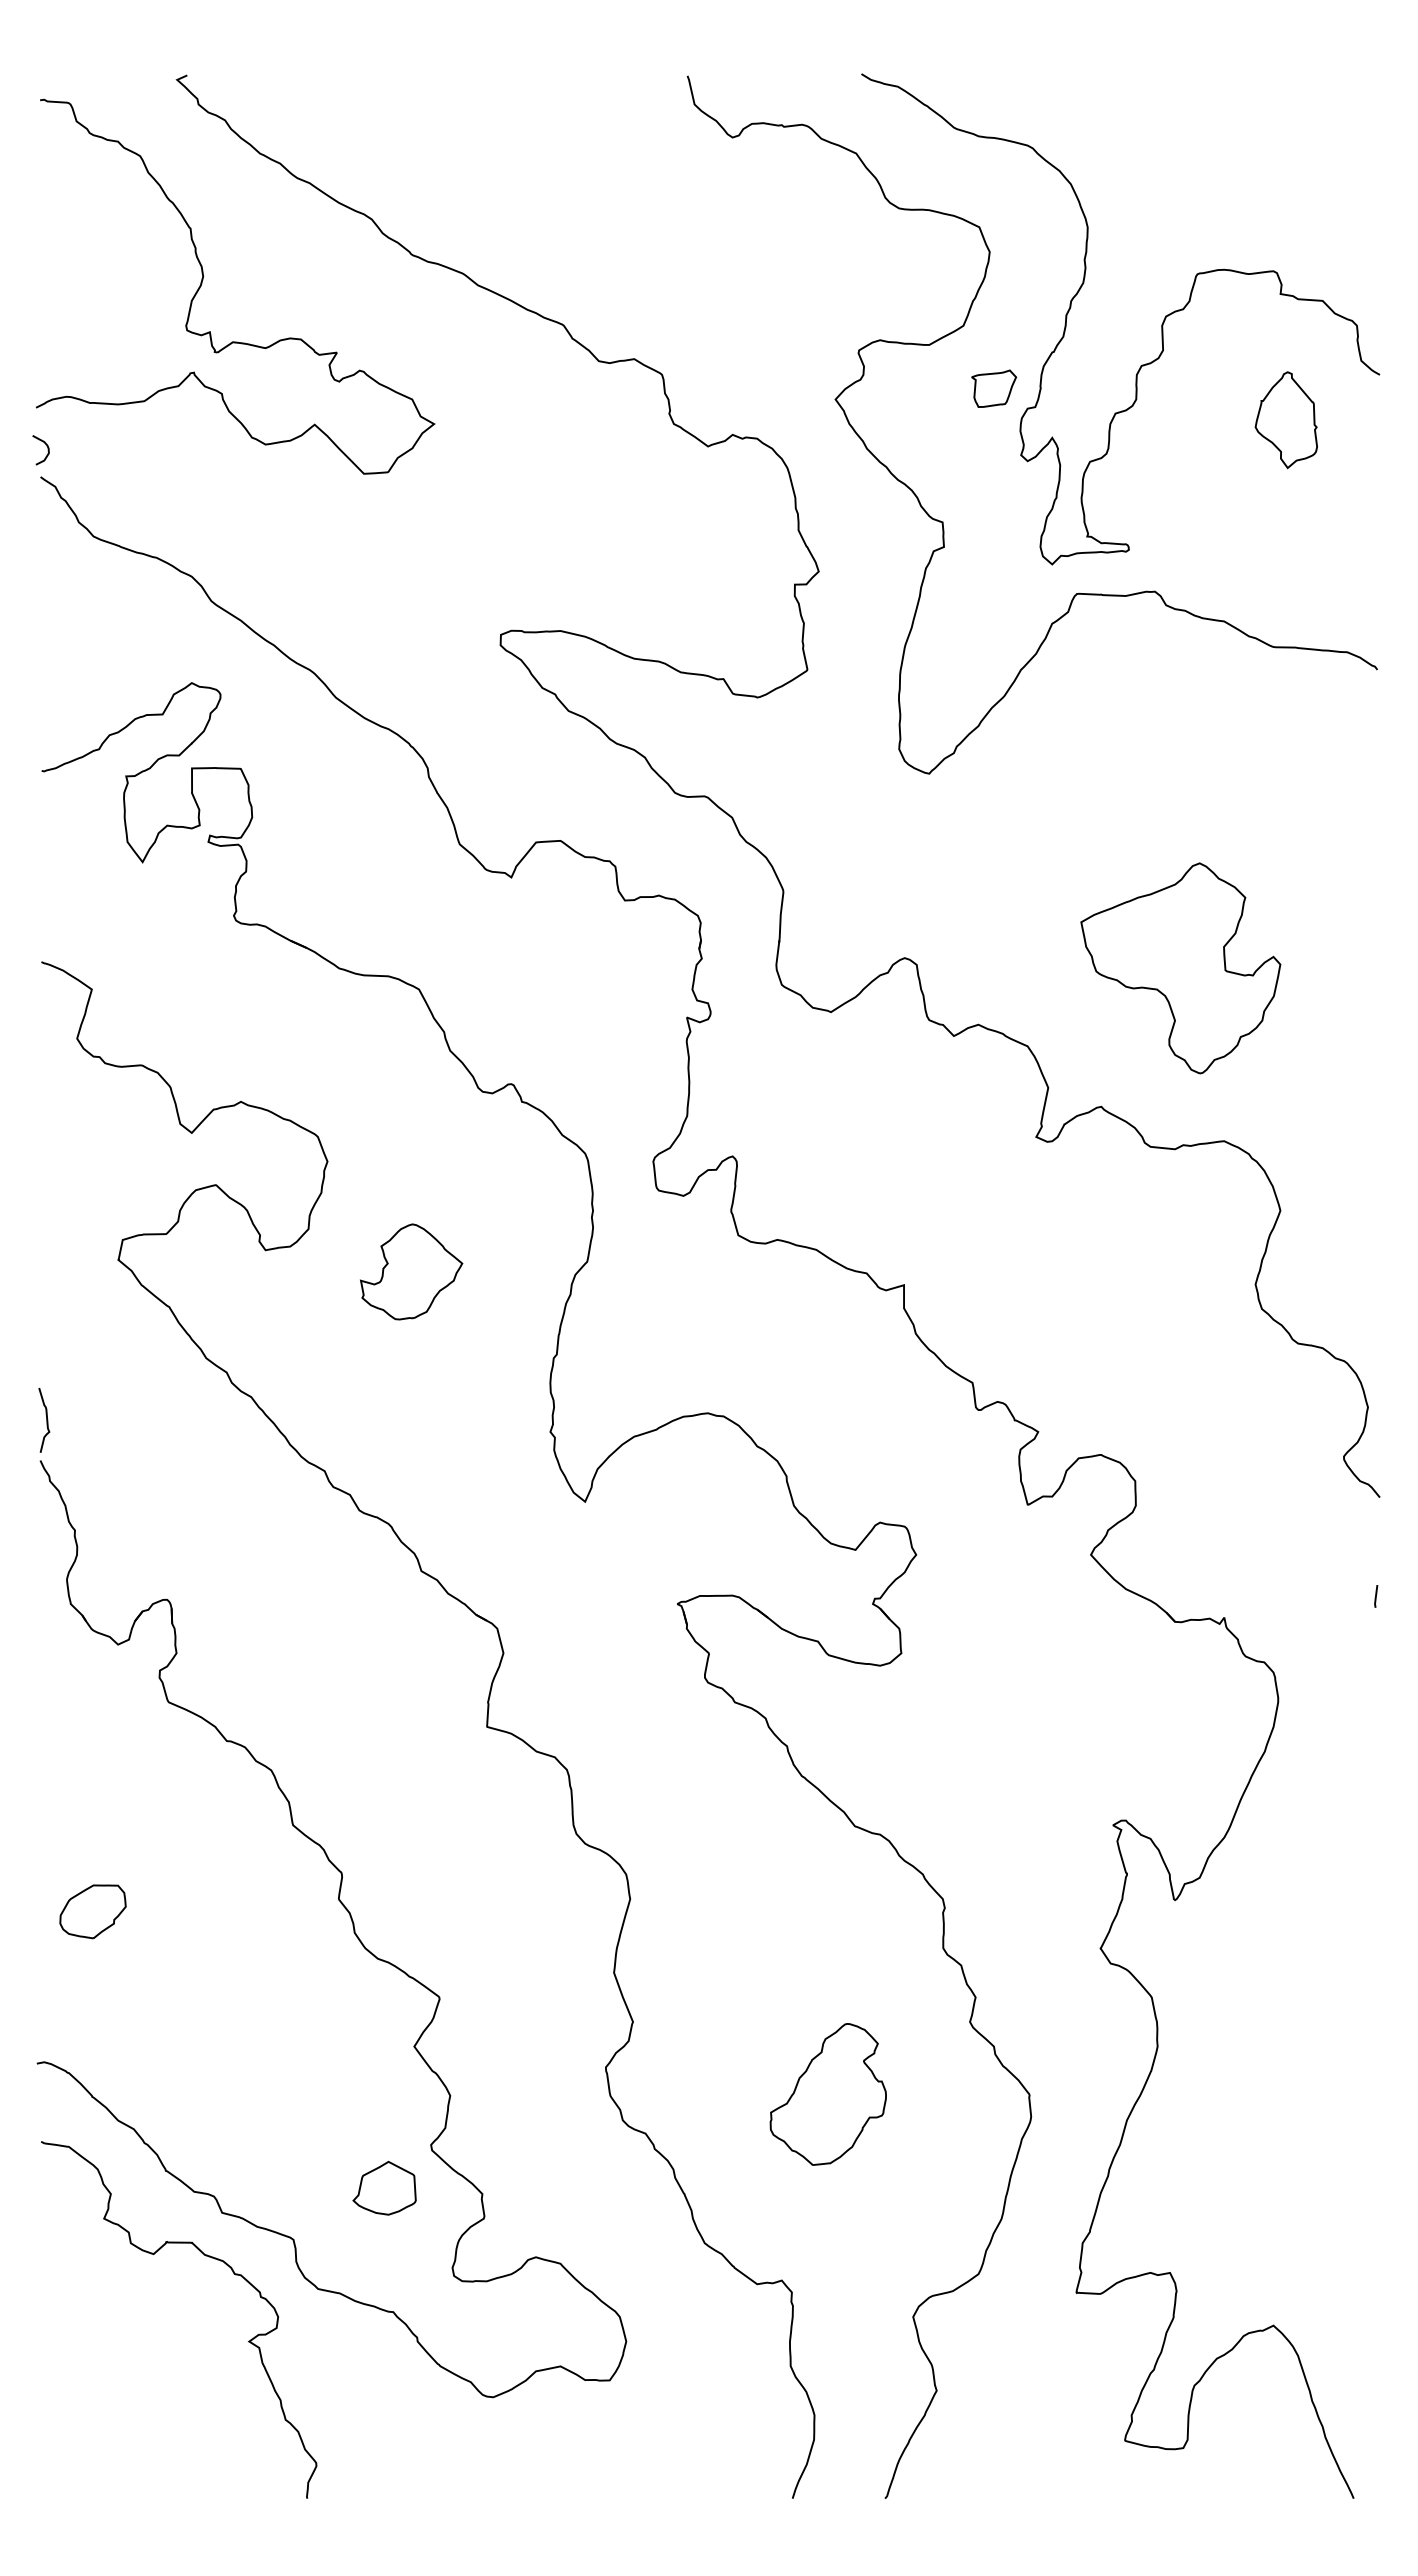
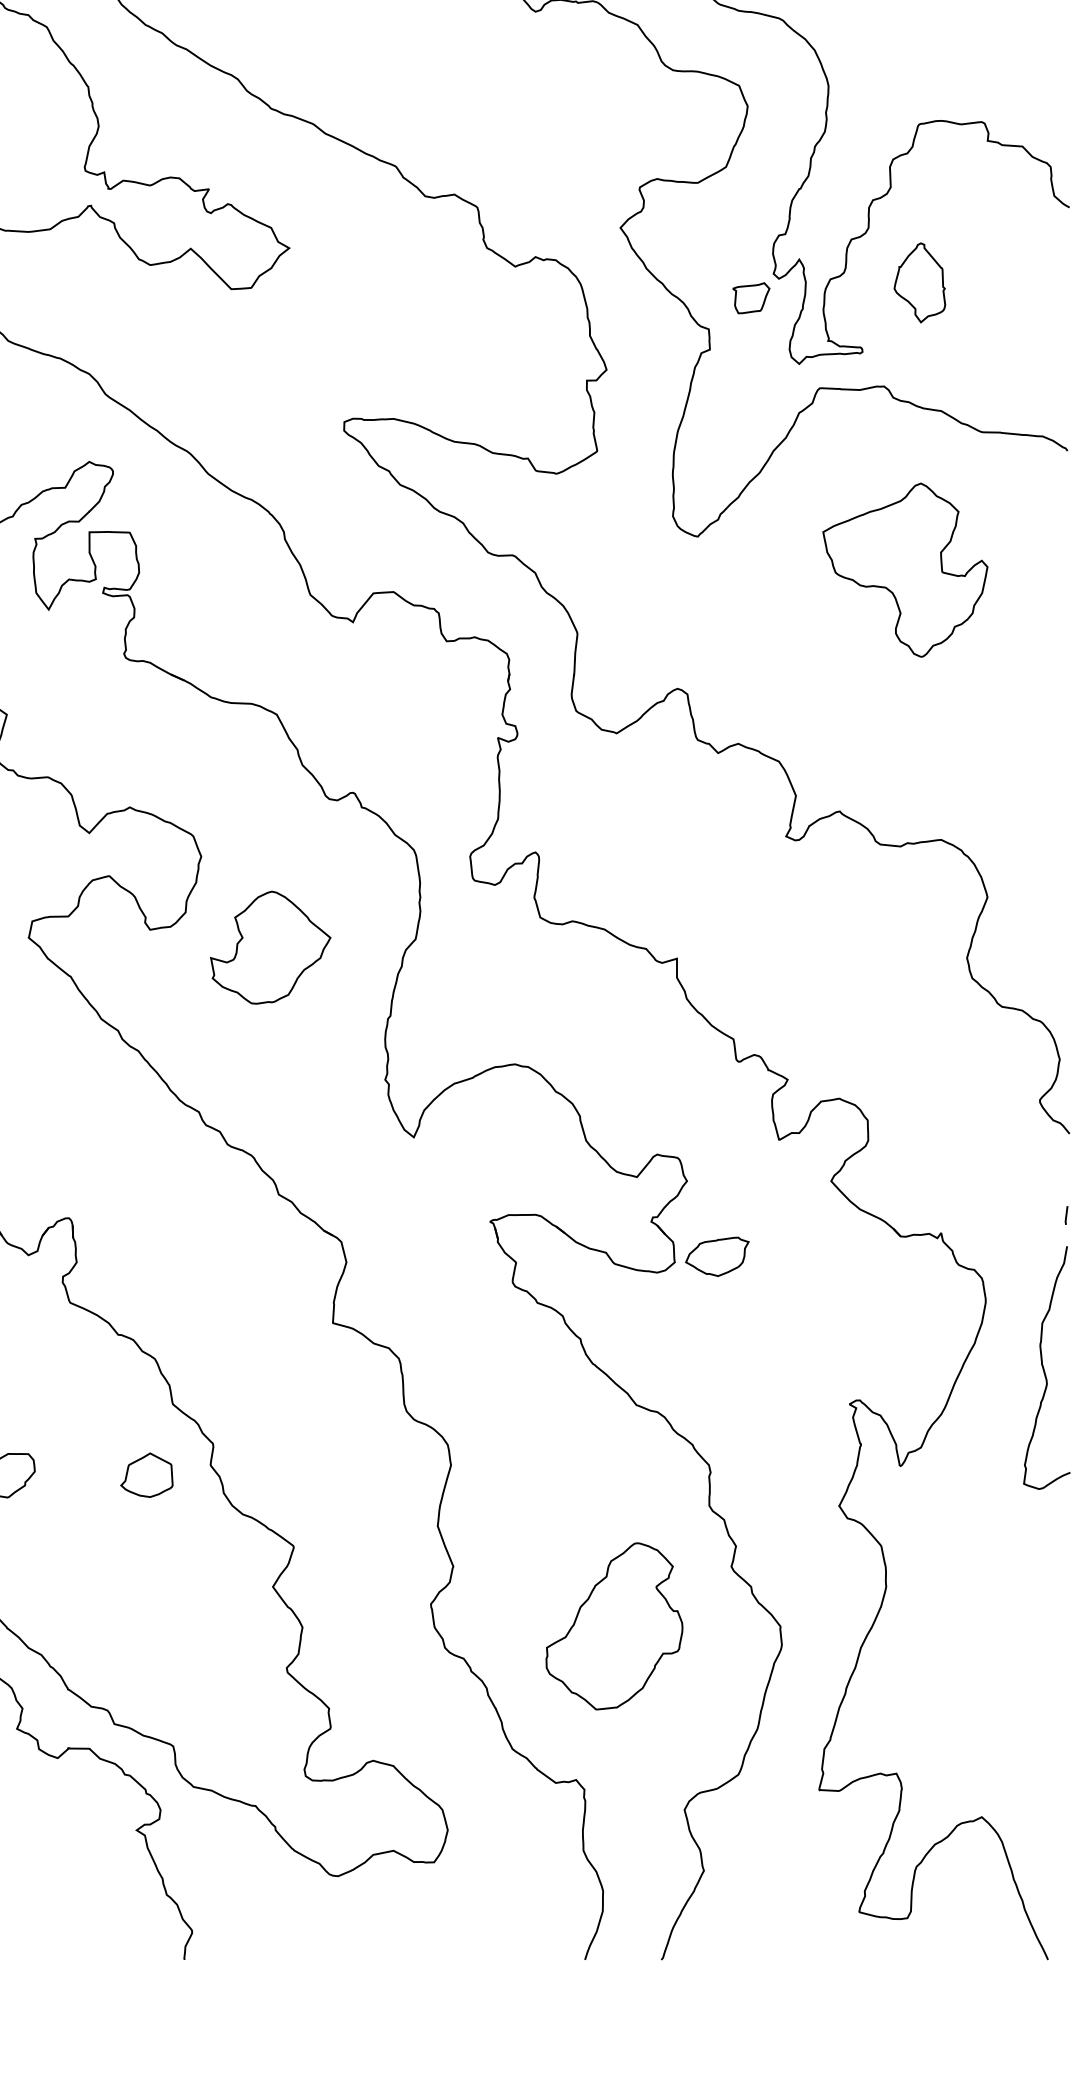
part: (994, 388) -> (751, 298), moved
part: (1285, 420) -> (919, 283), moved
part: (1180, 968) -> (905, 570), moved
part: (411, 1271) -> (270, 947), size x1.43
part: (952, 1646) -> (716, 1256), added
curve: (1349, 1782) -> (1044, 1369), added
part: (828, 2094) -> (614, 1626), size x1.43
part: (384, 2187) -> (146, 1474), moved

